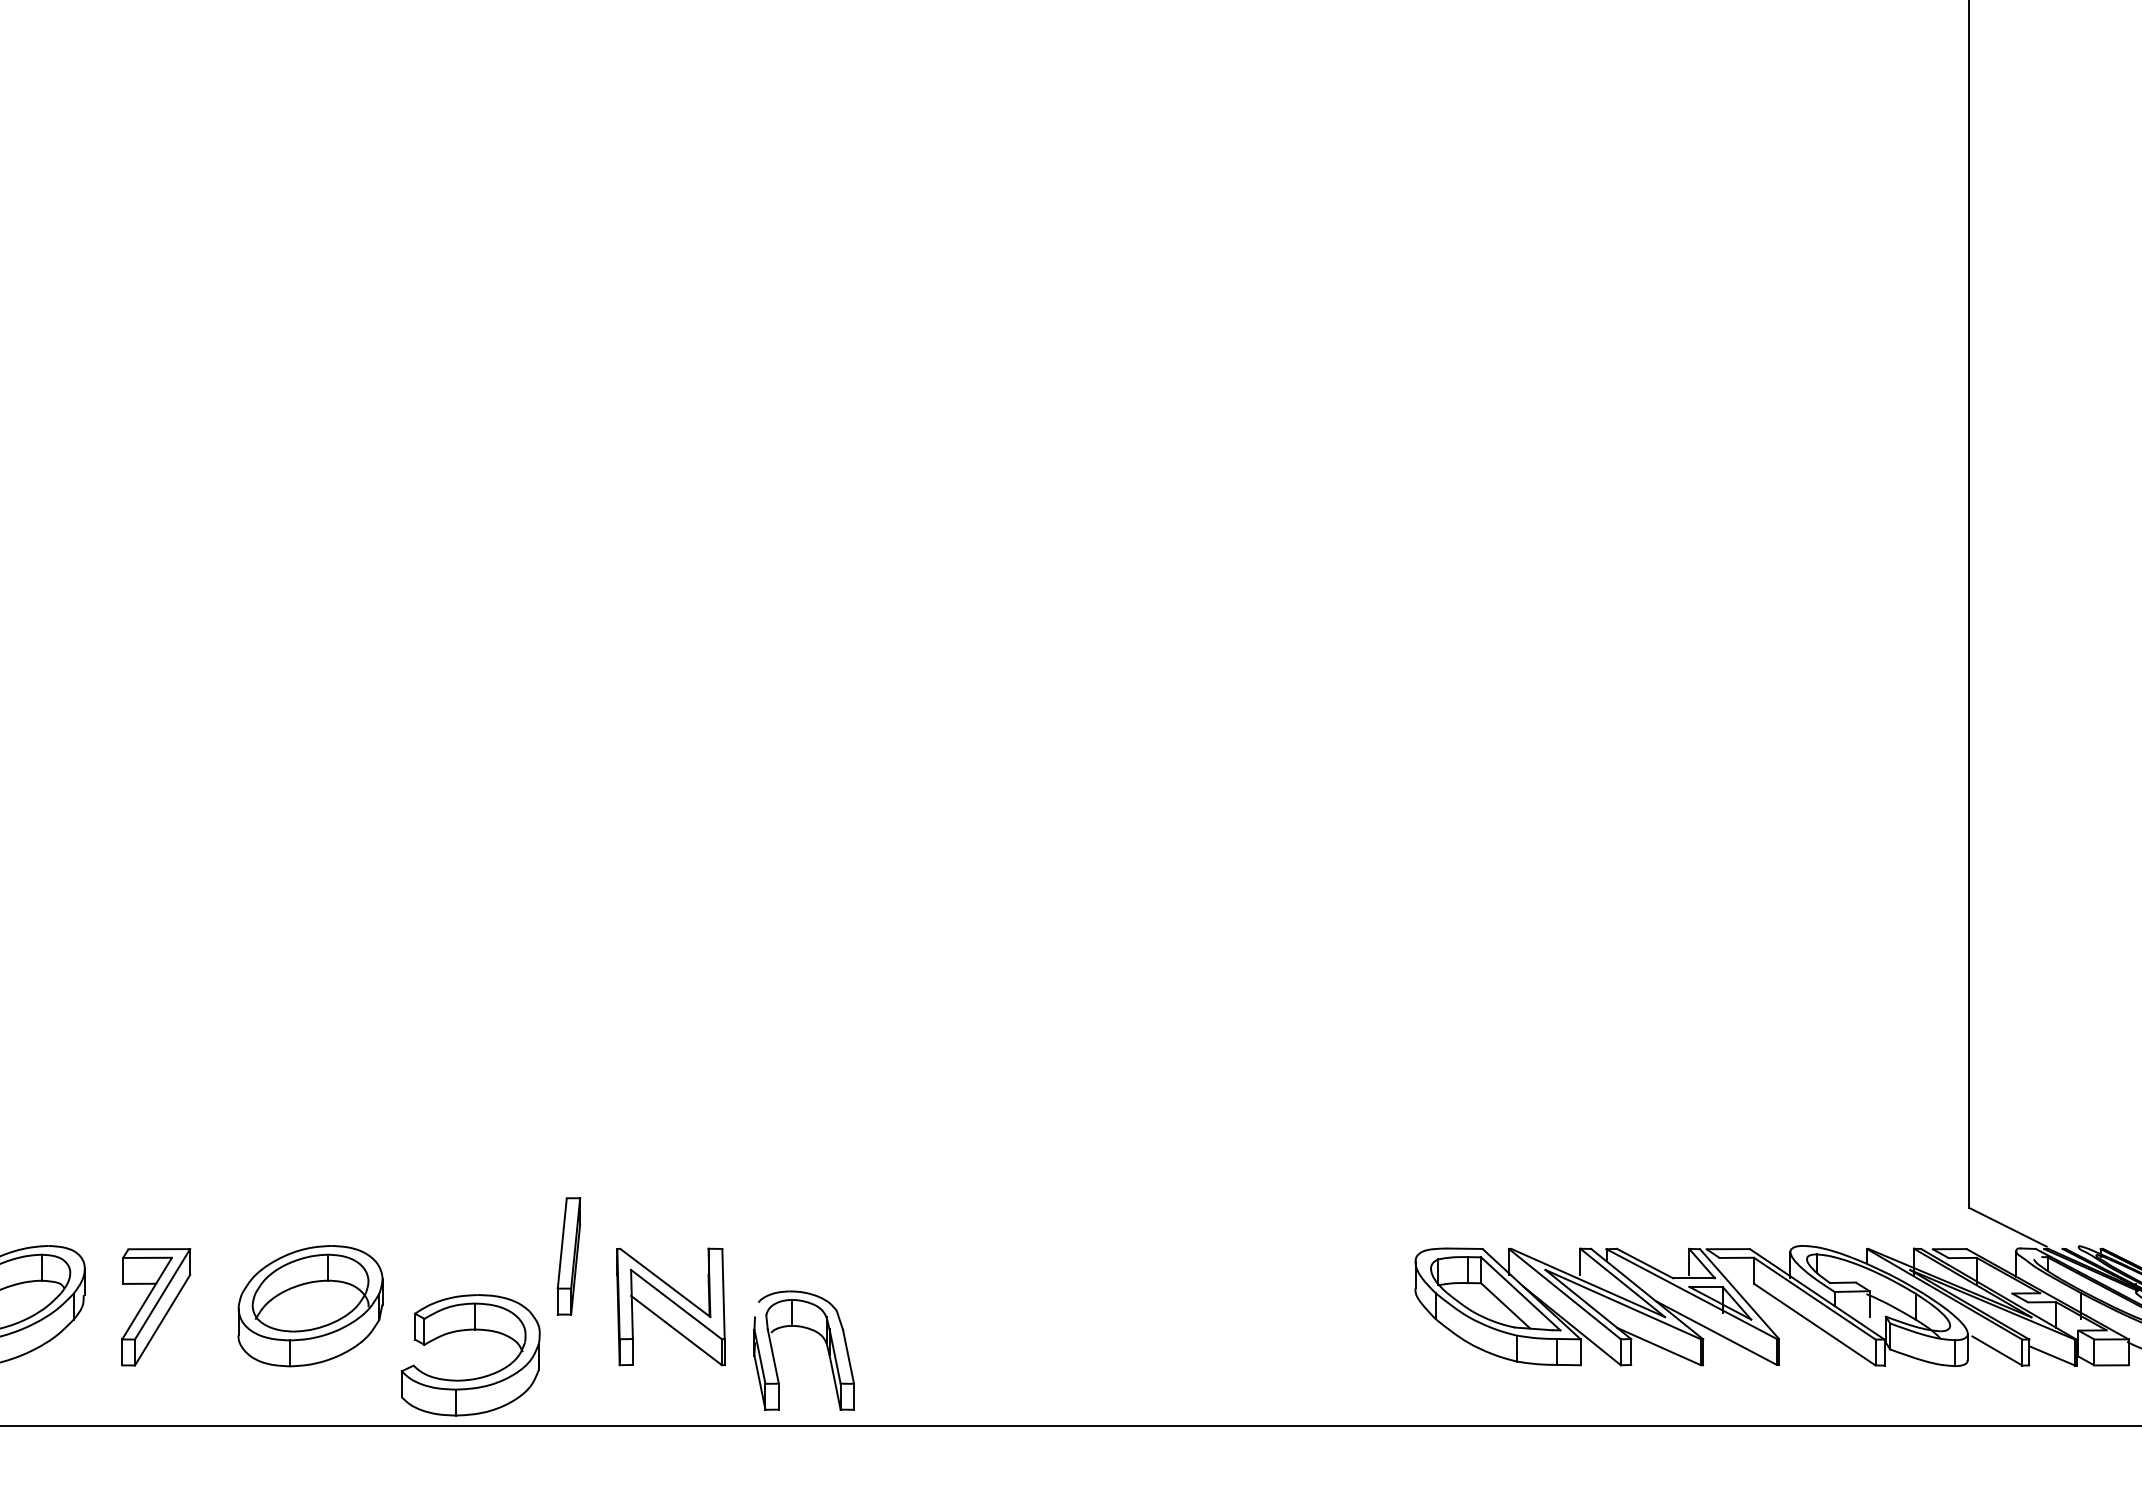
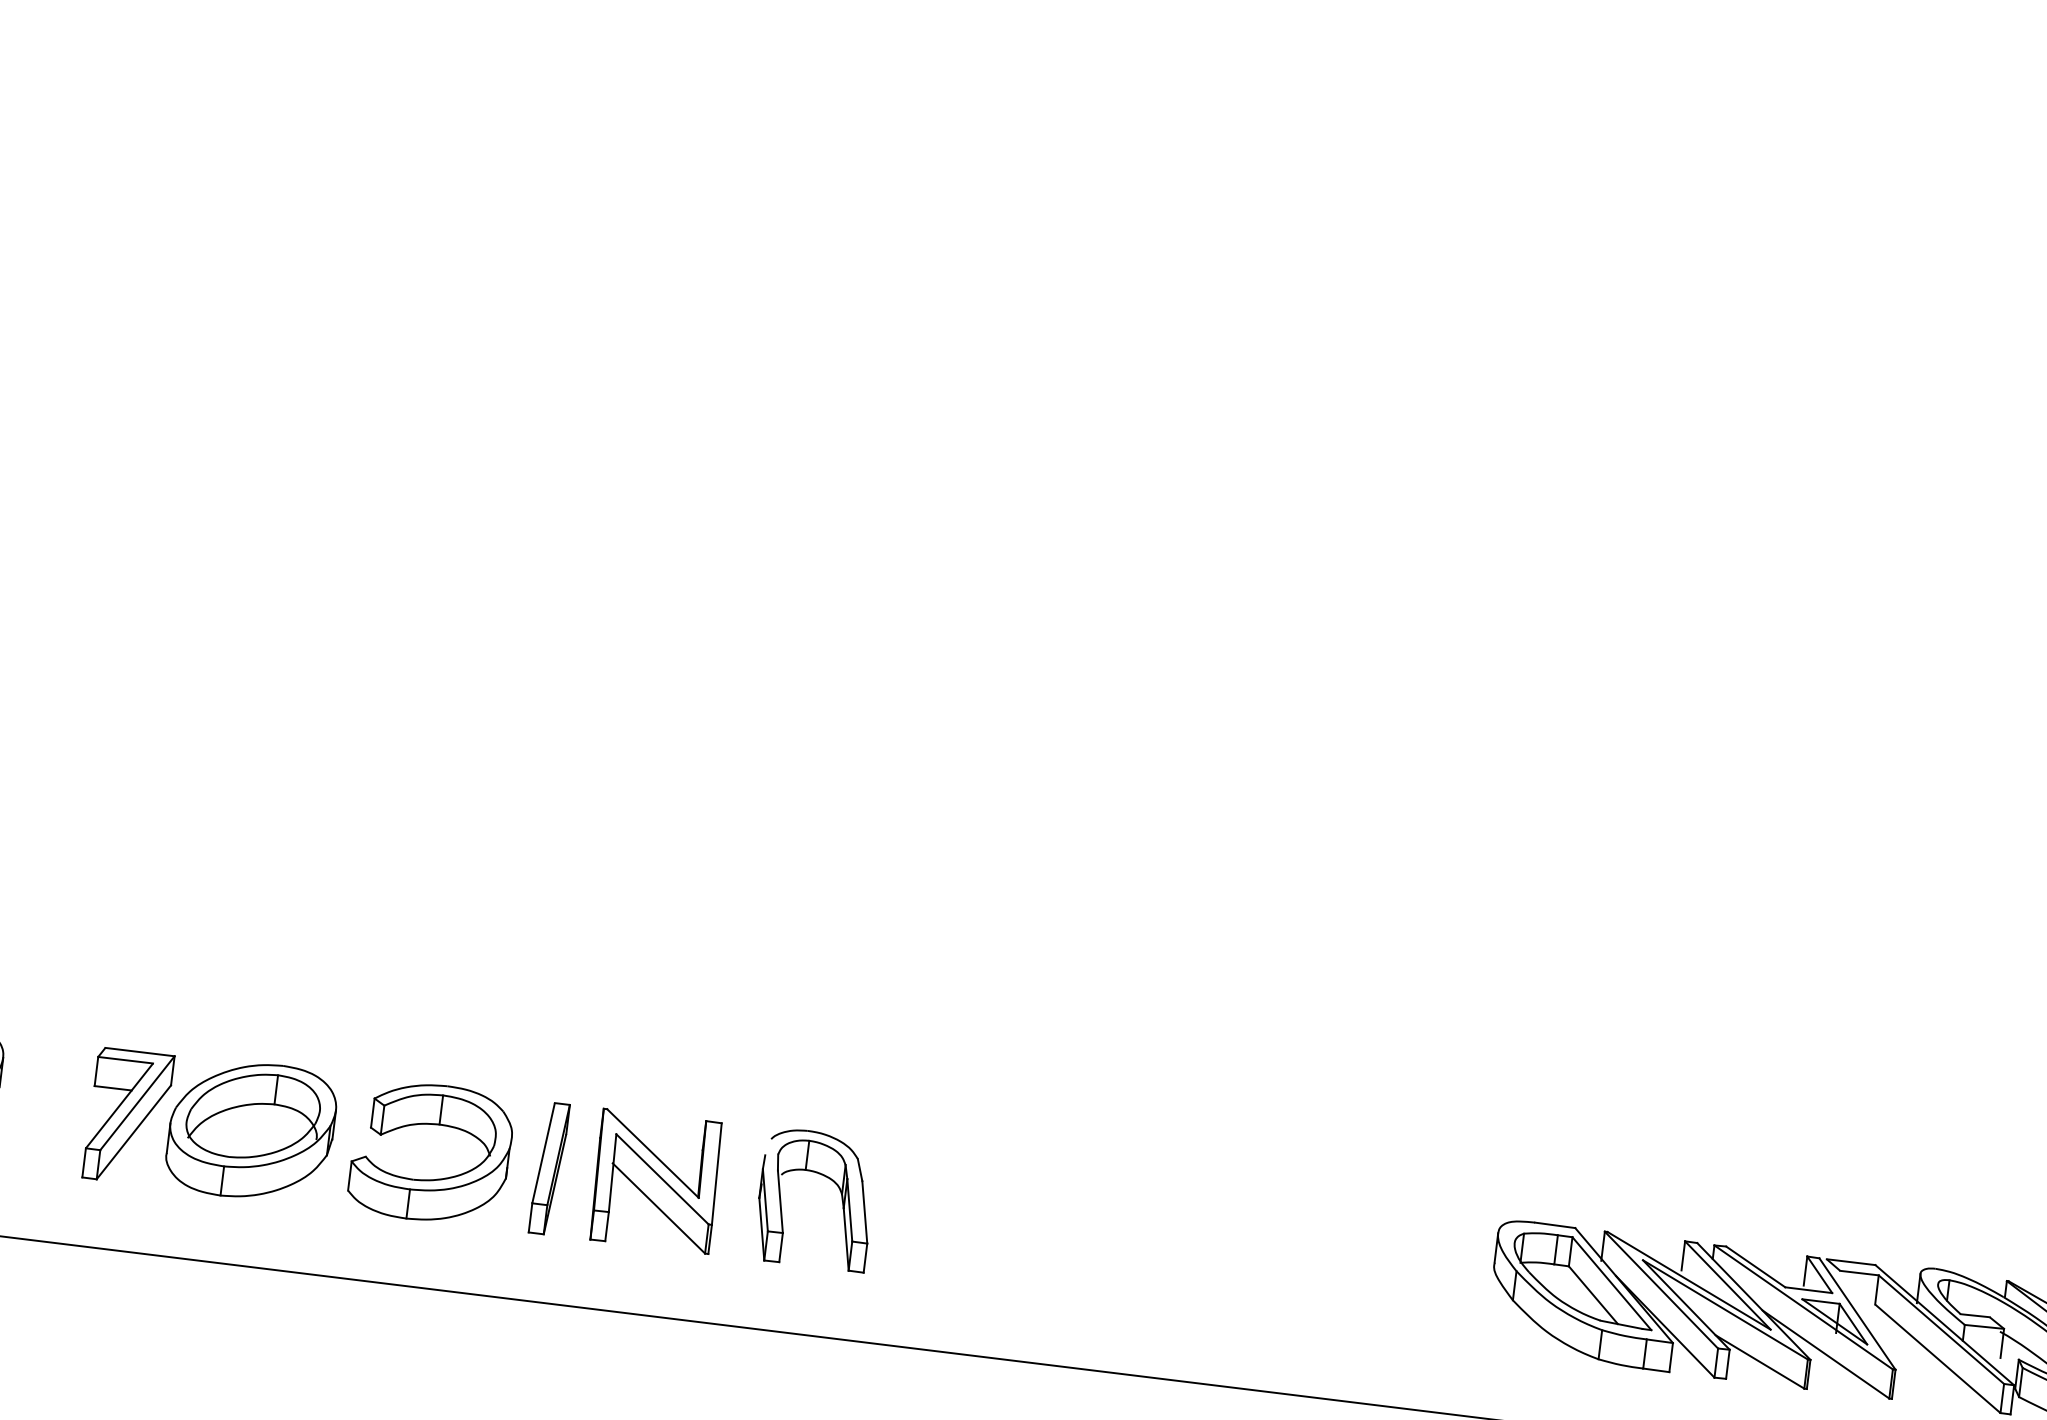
part: (568, 1256) -> (548, 1168), moved
part: (156, 1307) -> (128, 1117), moved
part: (810, 1330) -> (825, 1177), moved
part: (476, 1377) -> (434, 1178), moved

